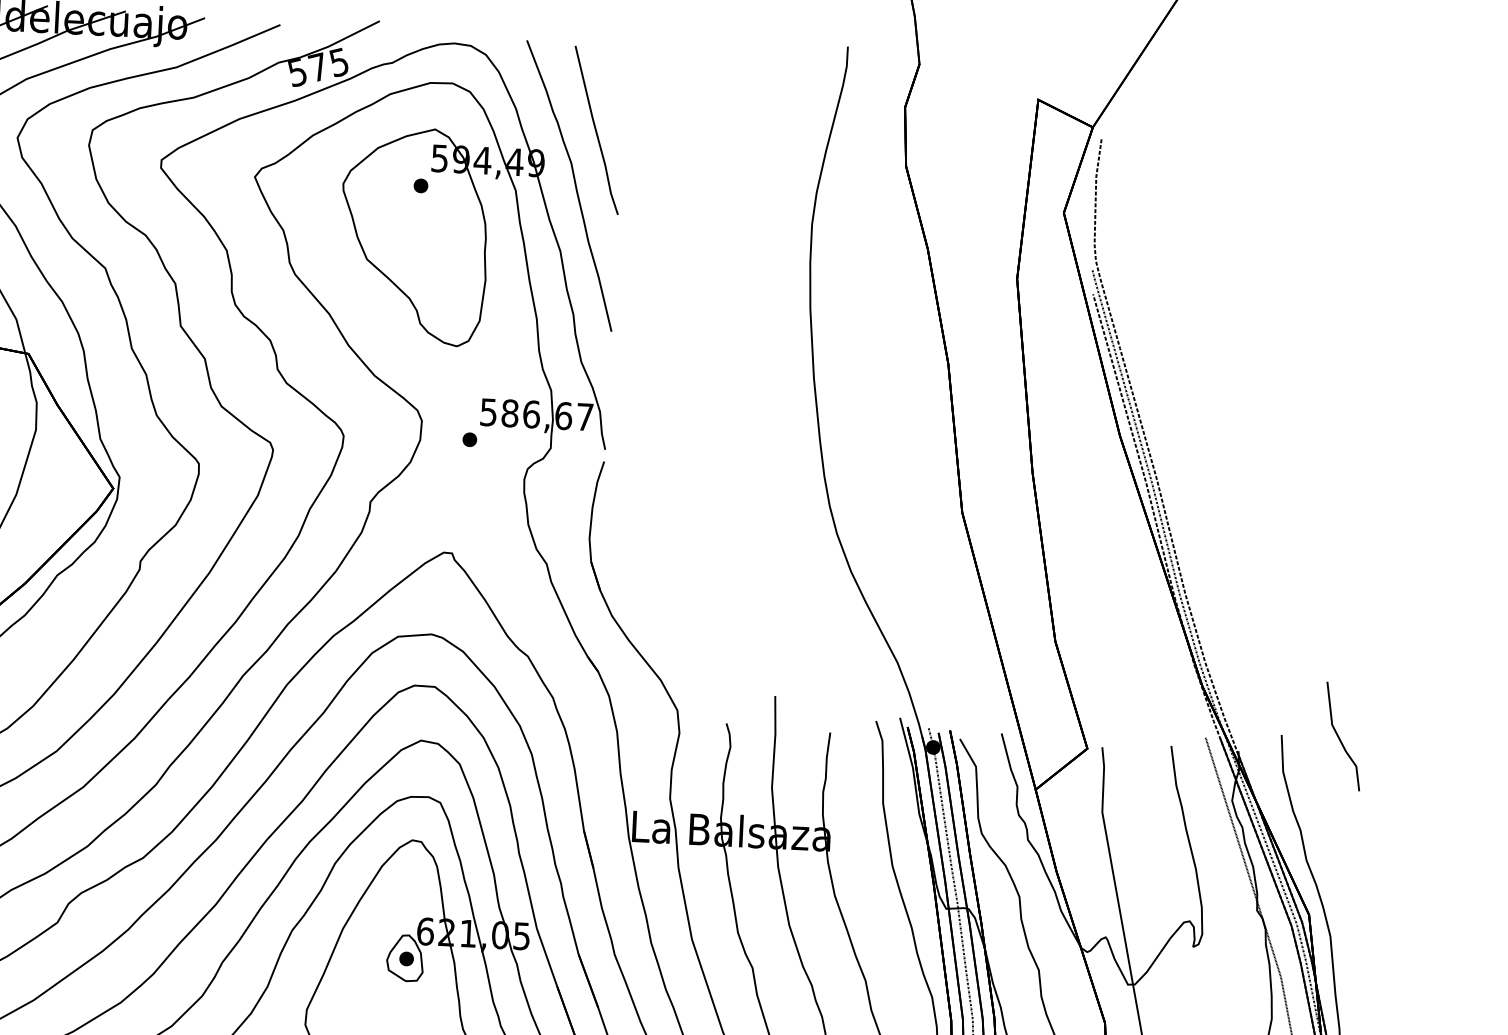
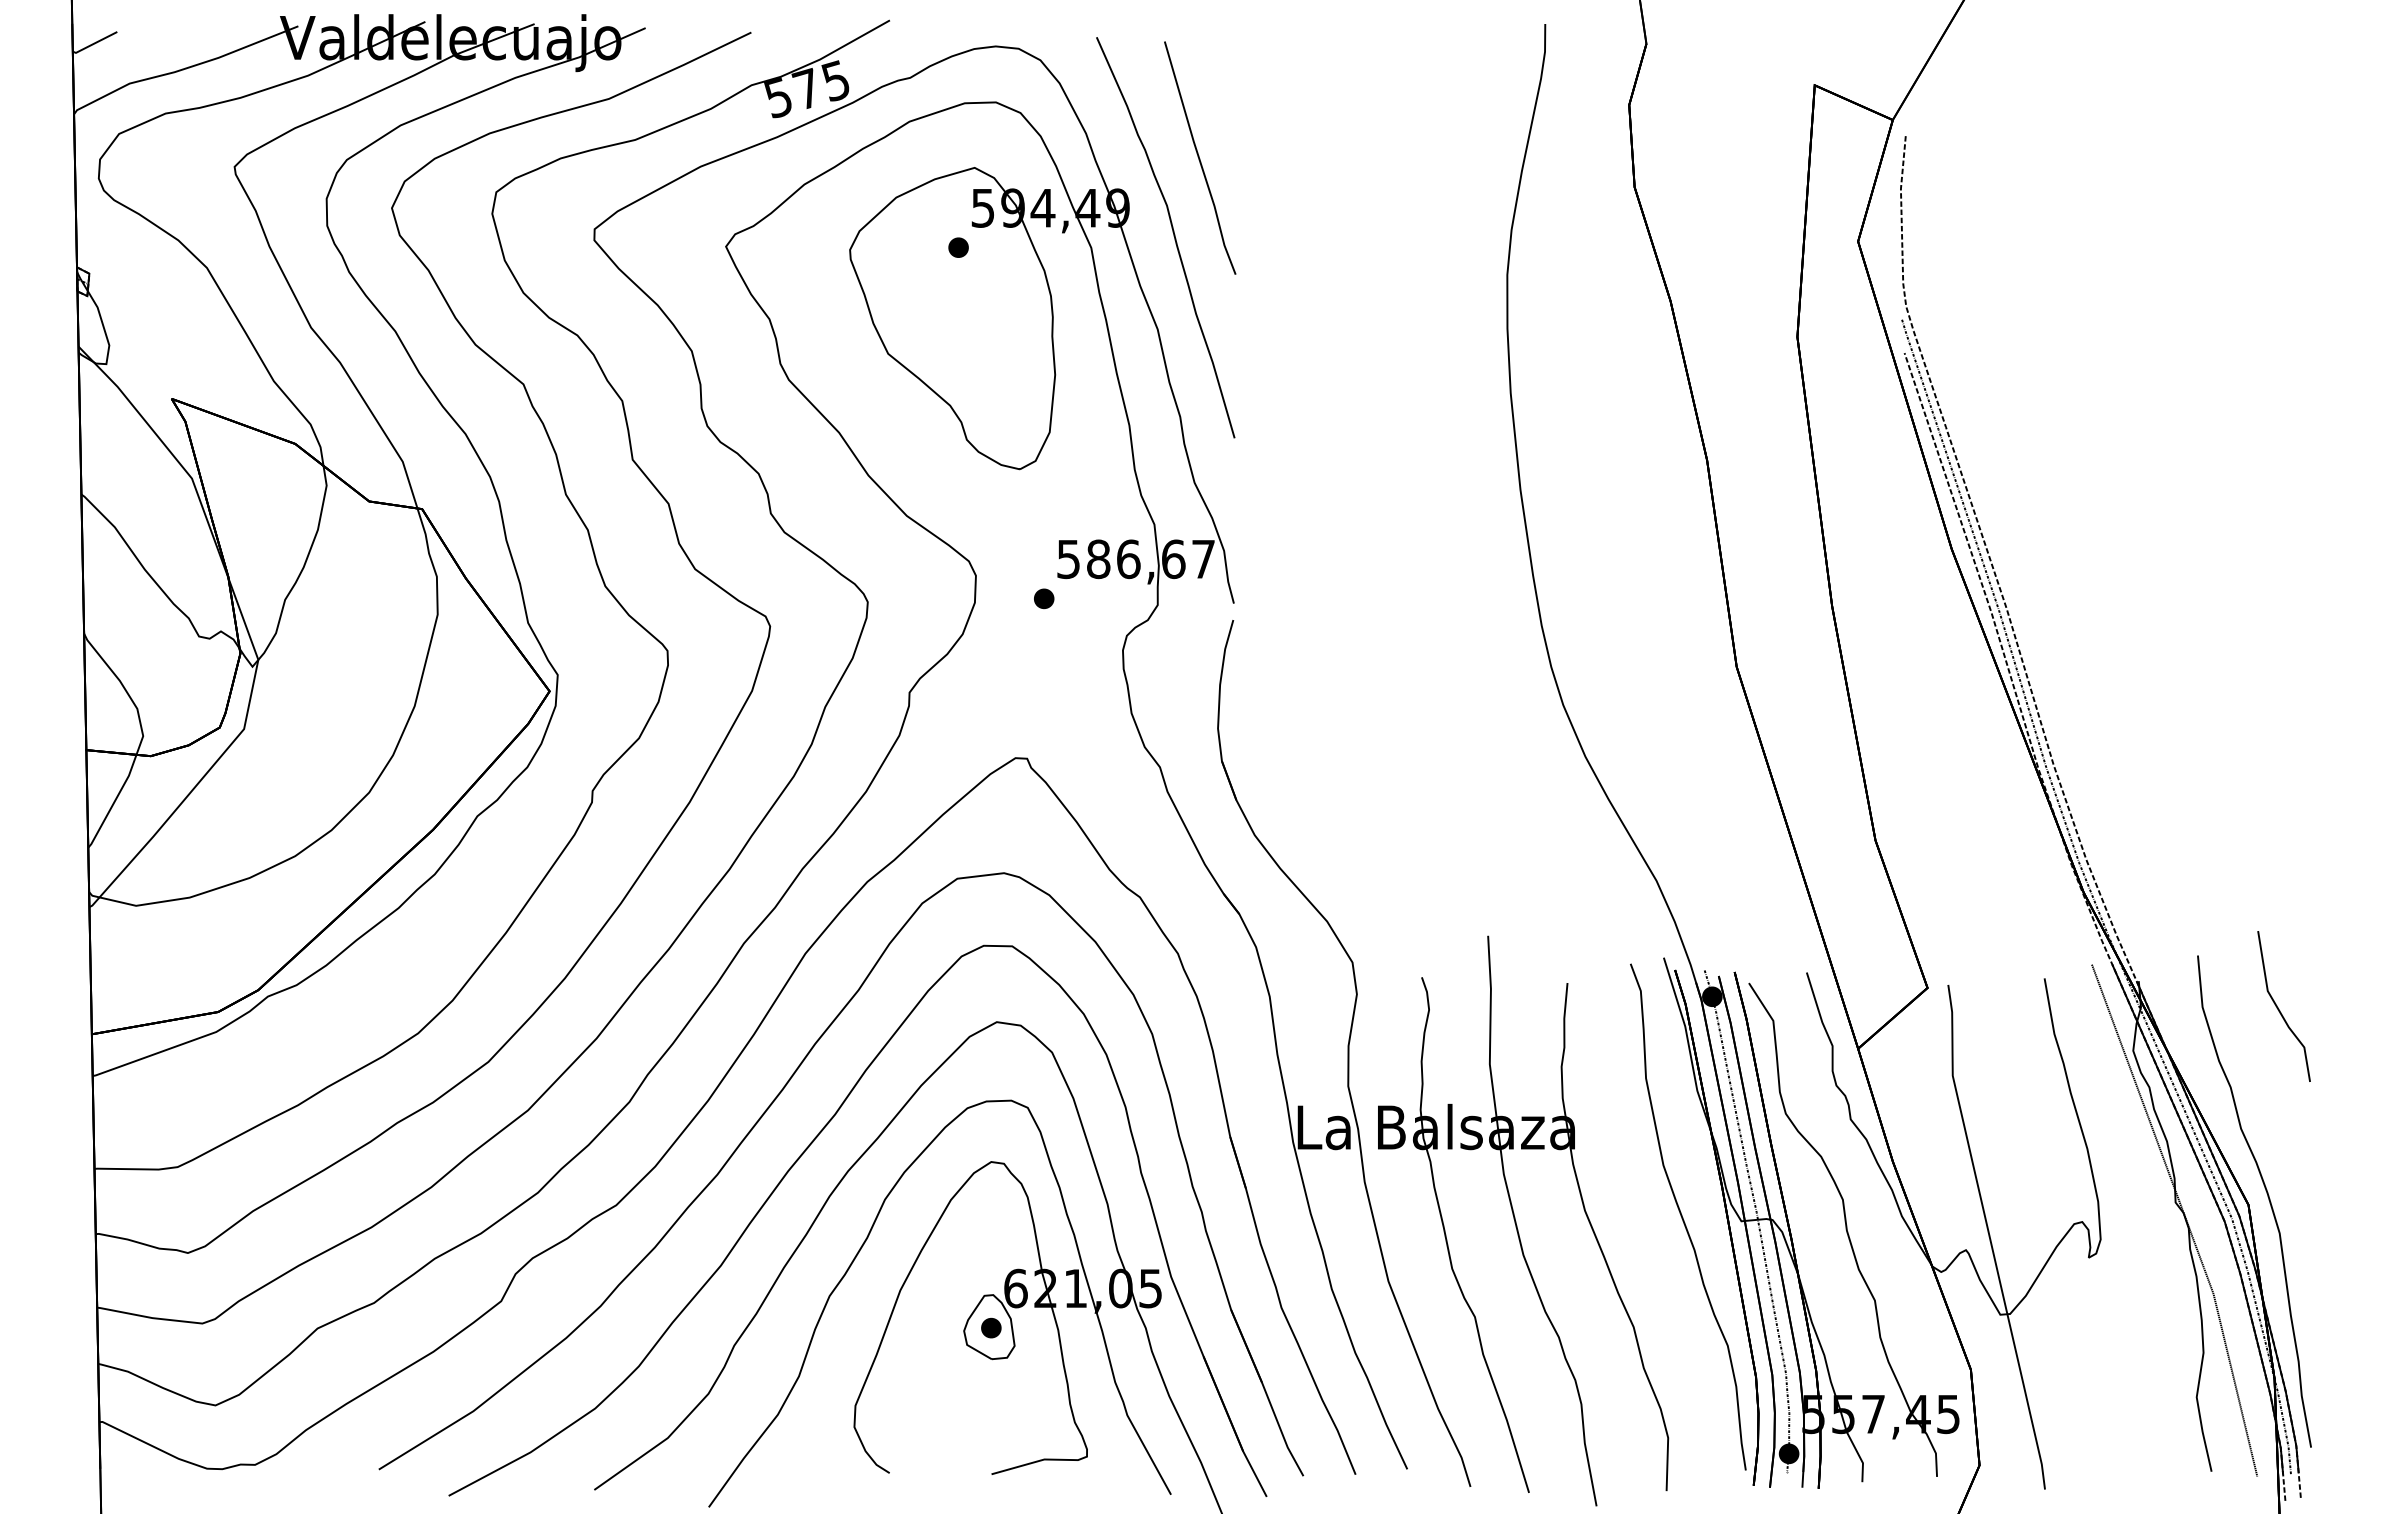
line: (1339, 738) -> (2279, 1009), moved

